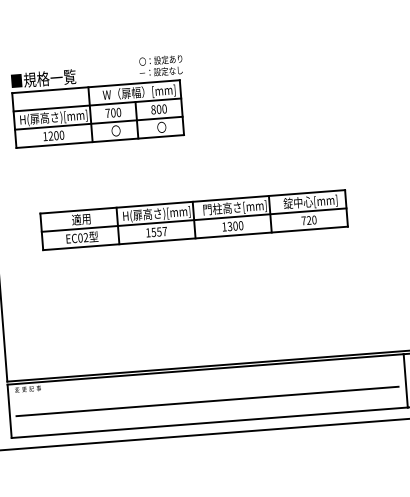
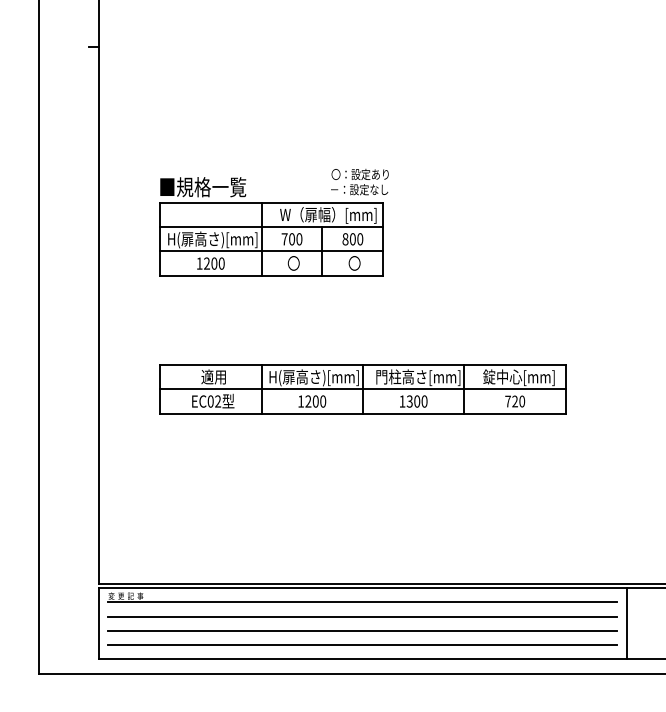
part: (98, 101) -> (273, 222), moved
text: (159, 231) -> (315, 401), 1557 -> 1200
line: (206, 380) -> (362, 602), added
line: (206, 390) -> (362, 616), added
line: (208, 411) -> (362, 644), added

